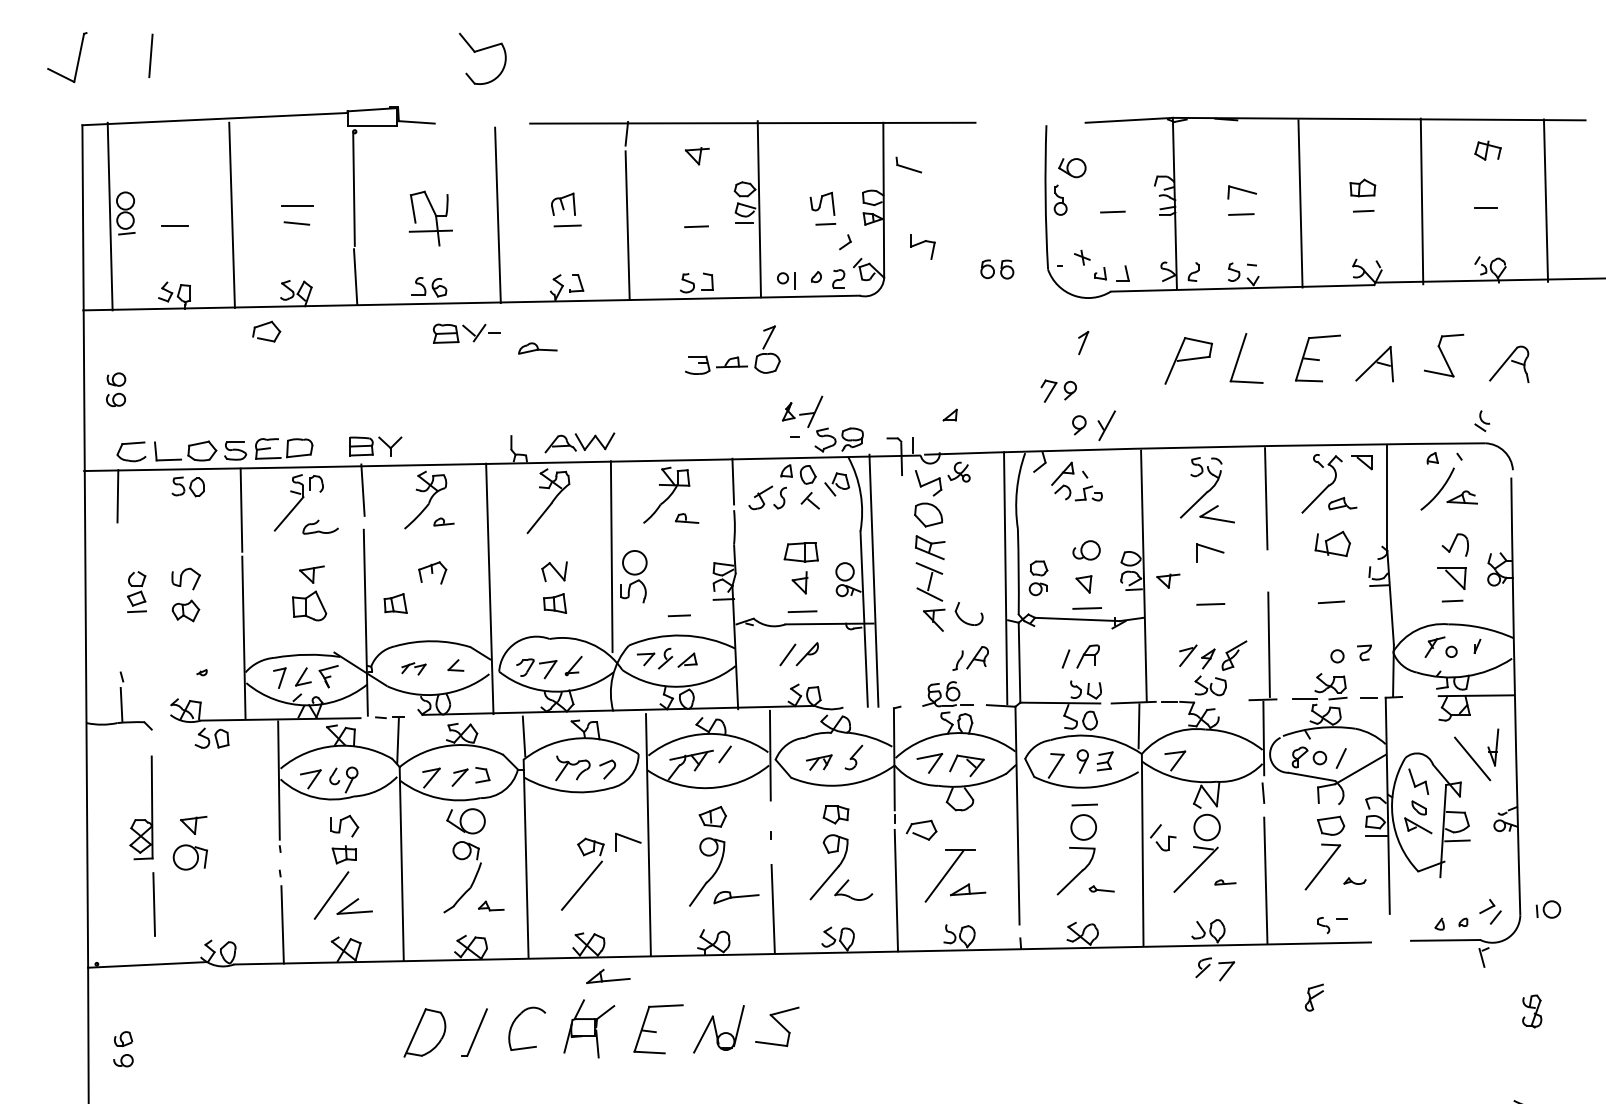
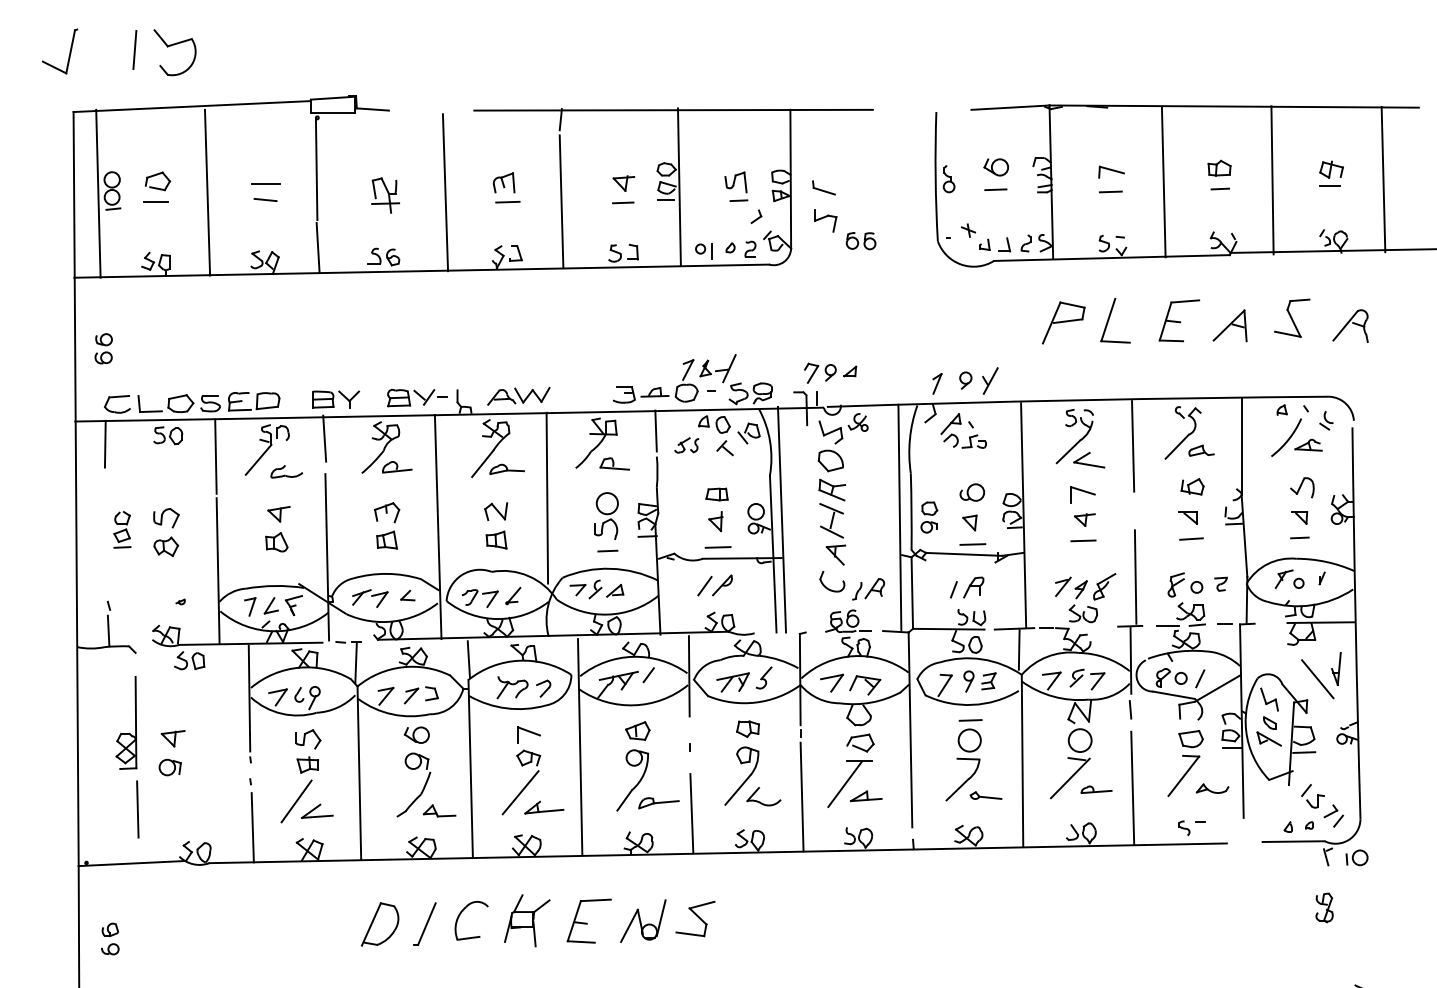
part: (479, 51) -> (172, 46), moved
part: (1487, 150) -> (1331, 169), moved
part: (696, 156) -> (623, 183), moved
part: (908, 164) -> (823, 187), moved
part: (1072, 168) -> (996, 167), moved
part: (431, 218) -> (386, 195), size x0.71
part: (997, 269) -> (861, 241), moved
part: (1193, 271) -> (1025, 242), moved
part: (264, 325) -> (155, 175), moved
part: (466, 333) -> (417, 397), moved
part: (1083, 343) -> (937, 384), moved
part: (537, 348) -> (506, 469), moved
part: (732, 357) -> (655, 387), moved
part: (1058, 390) -> (820, 372), moved
part: (1482, 421) -> (1326, 421), moved
part: (1361, 462) -> (1187, 517), moved
part: (767, 497) -> (686, 445), size x0.71
part: (686, 518) -> (614, 464), size x1.43
part: (443, 521) -> (396, 466), size x1.67
part: (1332, 543) -> (1192, 486), size x0.71
part: (801, 552) -> (717, 494), size x0.71
part: (633, 576) -> (606, 515), moved
part: (1452, 578) -> (1299, 517), size x0.62
part: (1168, 580) -> (1085, 519), moved
part: (395, 603) -> (386, 540), moved
part: (309, 605) -> (276, 541), size x0.71
part: (962, 619) -> (826, 586), moved
part: (413, 668) -> (369, 598), size x1.67
part: (818, 762) -> (732, 682), size x1.43
part: (465, 821) -> (416, 735), size x0.71
part: (921, 829) -> (860, 742), moved
part: (1163, 837) -> (1313, 796), moved
part: (628, 841) -> (529, 734), moved
part: (190, 857) -> (170, 767), size x0.71
part: (1354, 880) -> (1212, 788), size x1.67
part: (1225, 882) -> (1096, 789), size x1.67
part: (1101, 888) -> (985, 795), size x1.43
part: (490, 905) -> (438, 810), size x1.43
part: (1548, 909) -> (1357, 857), moved
part: (1215, 969) -> (1087, 679), moved
part: (608, 976) -> (544, 807), moved
part: (1313, 997) -> (1175, 584), moved
part: (1532, 1011) -> (1324, 907), moved

